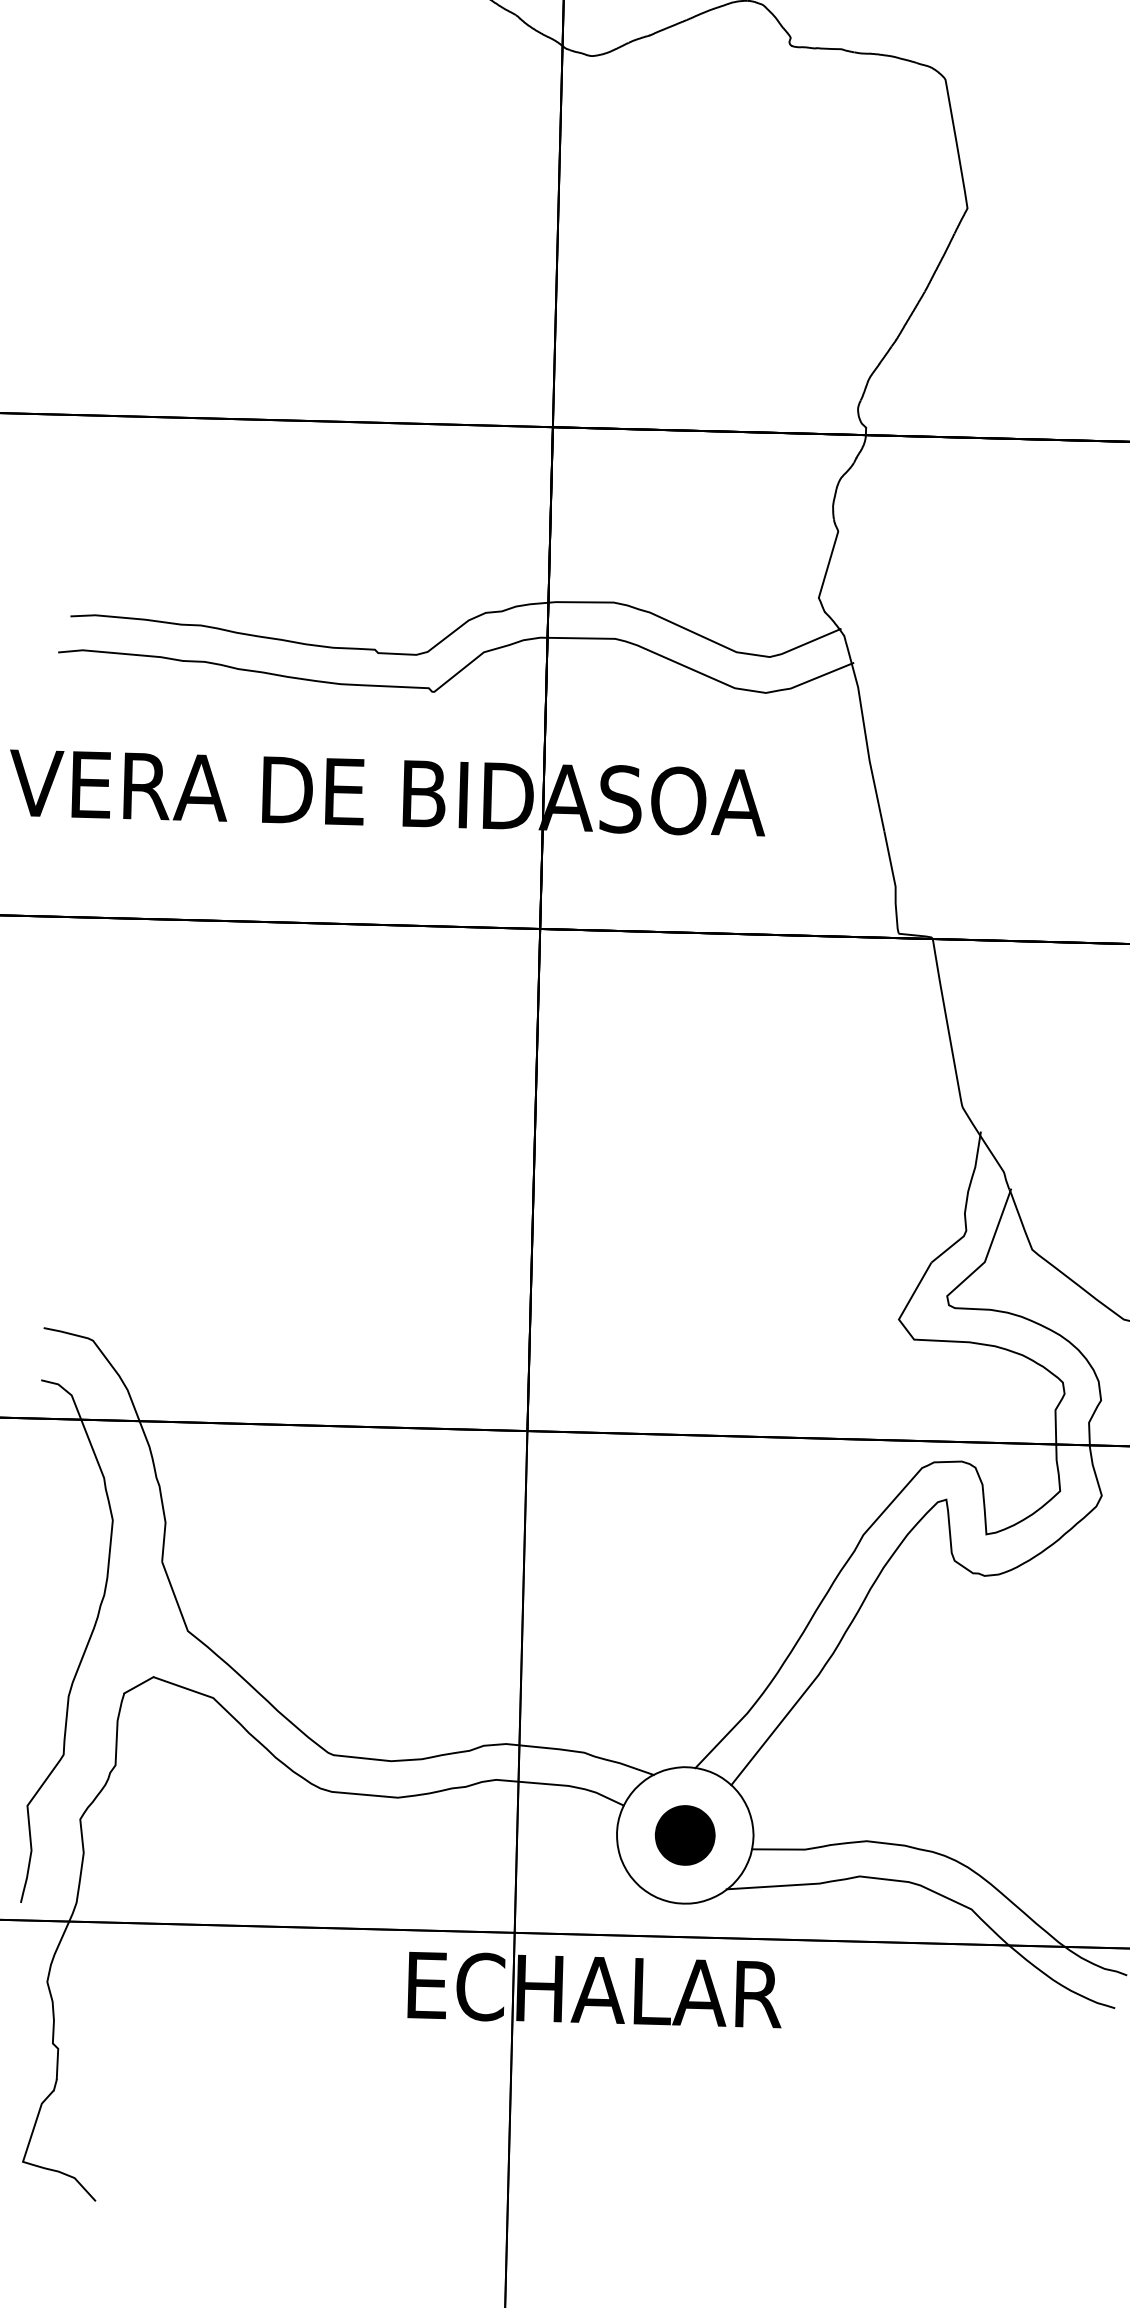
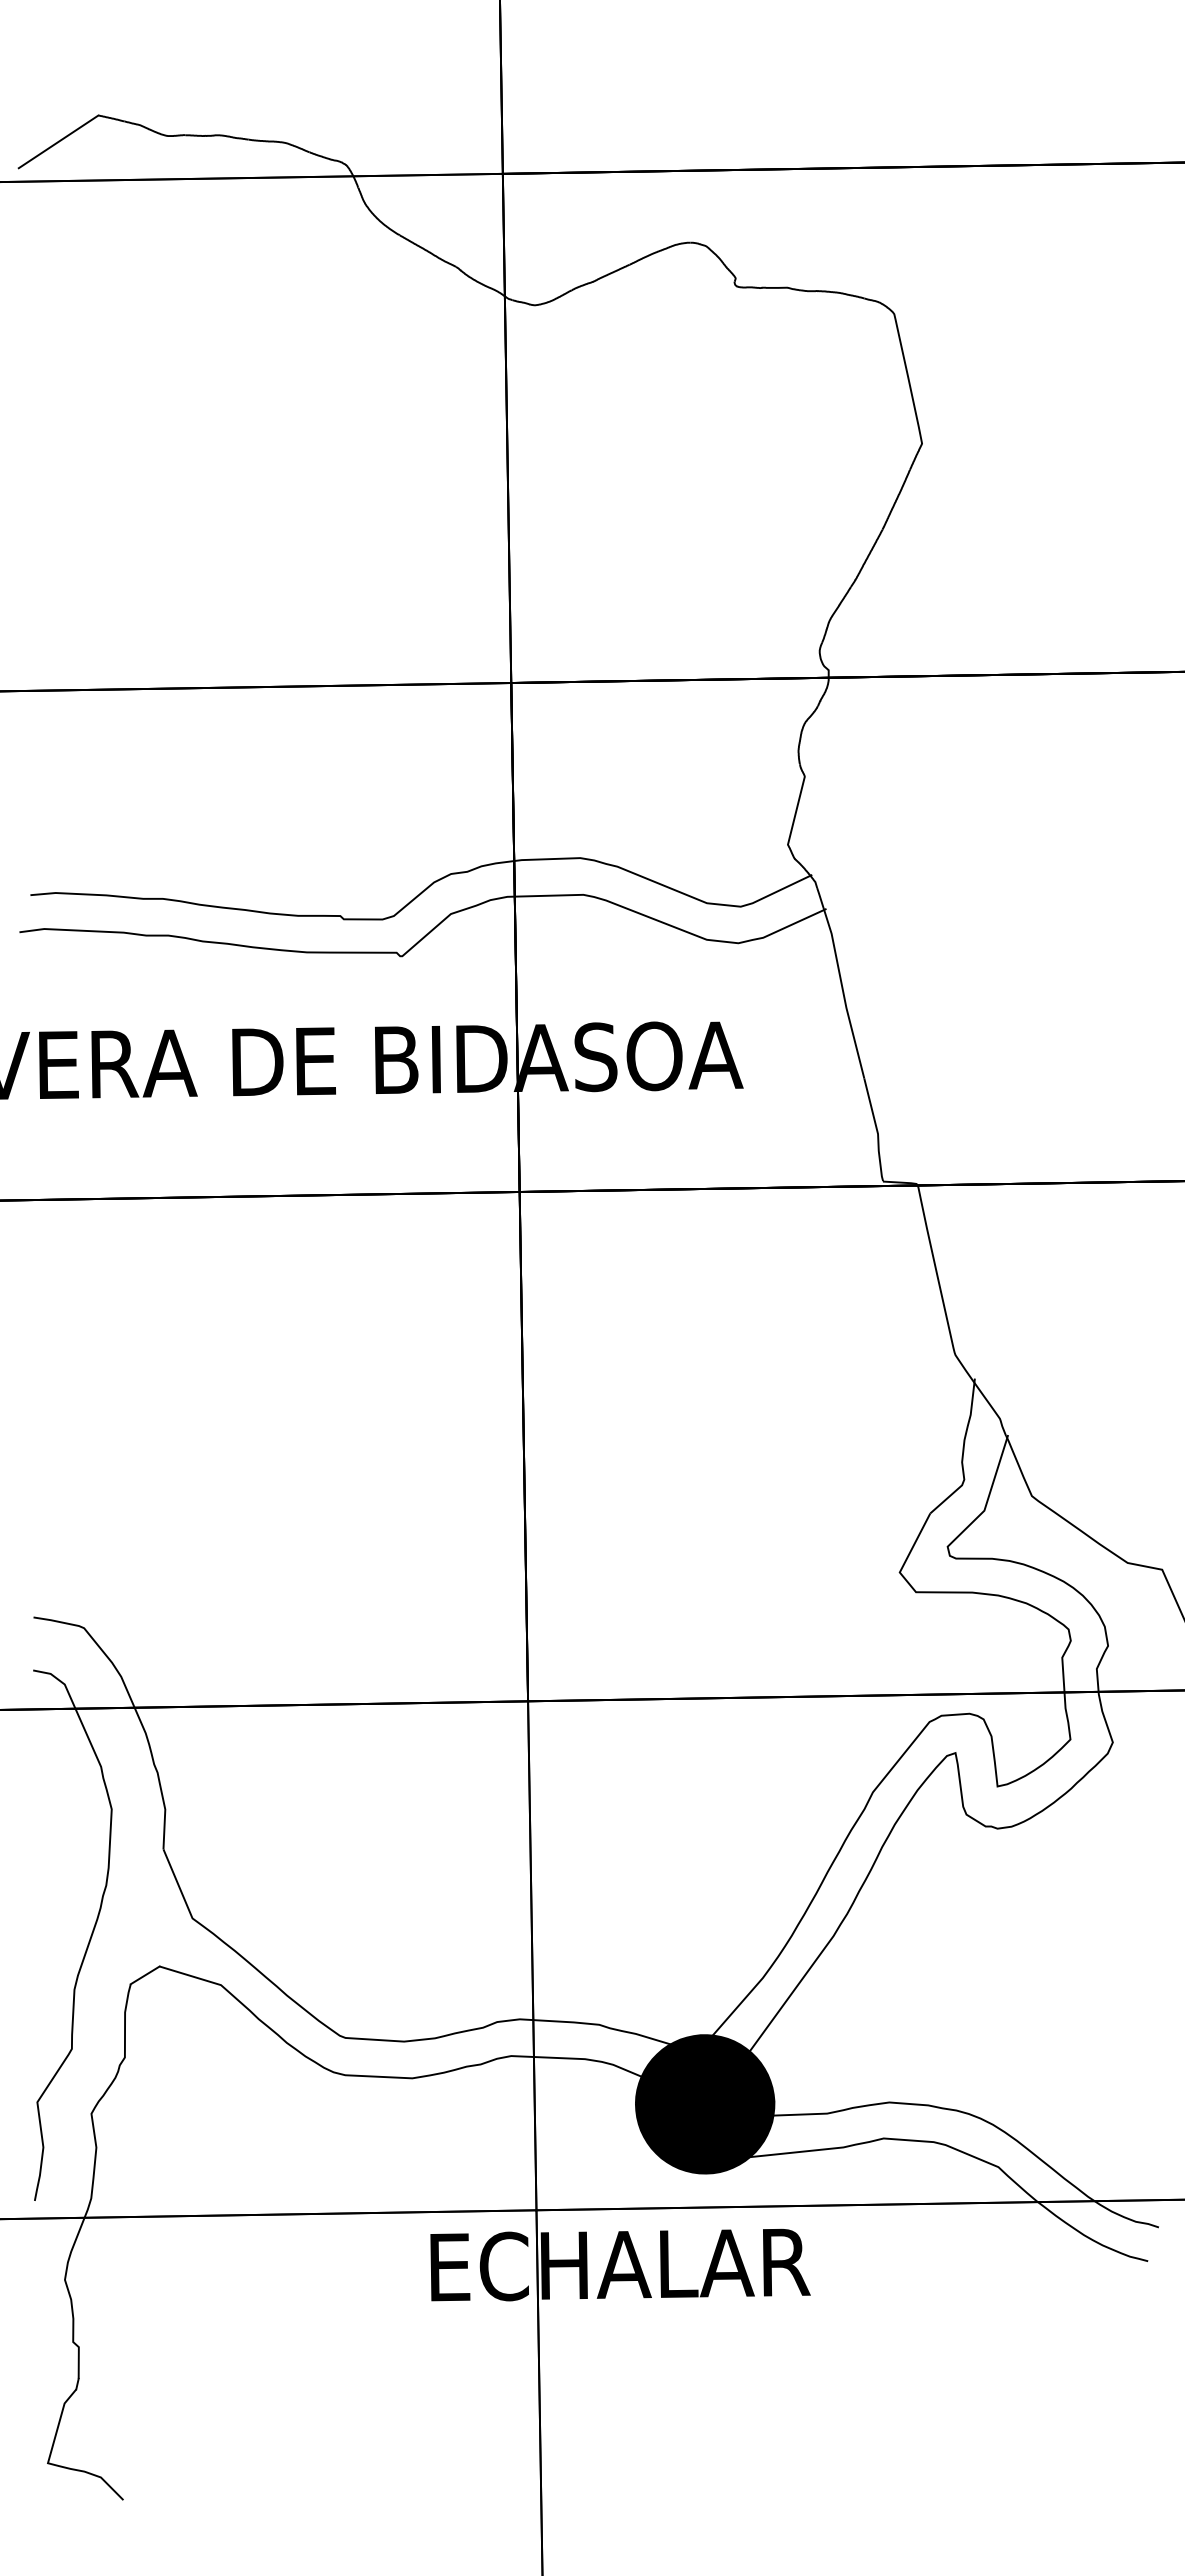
fill: (684, 1835) -> (704, 2104), added

